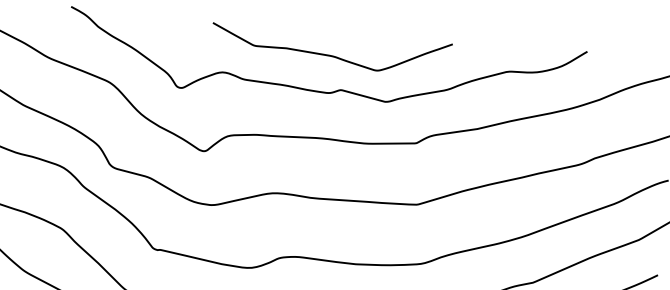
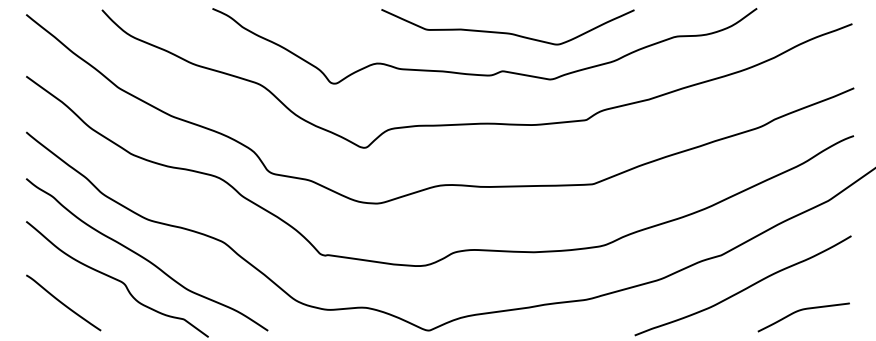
curve: (330, 55) -> (507, 32), moved

